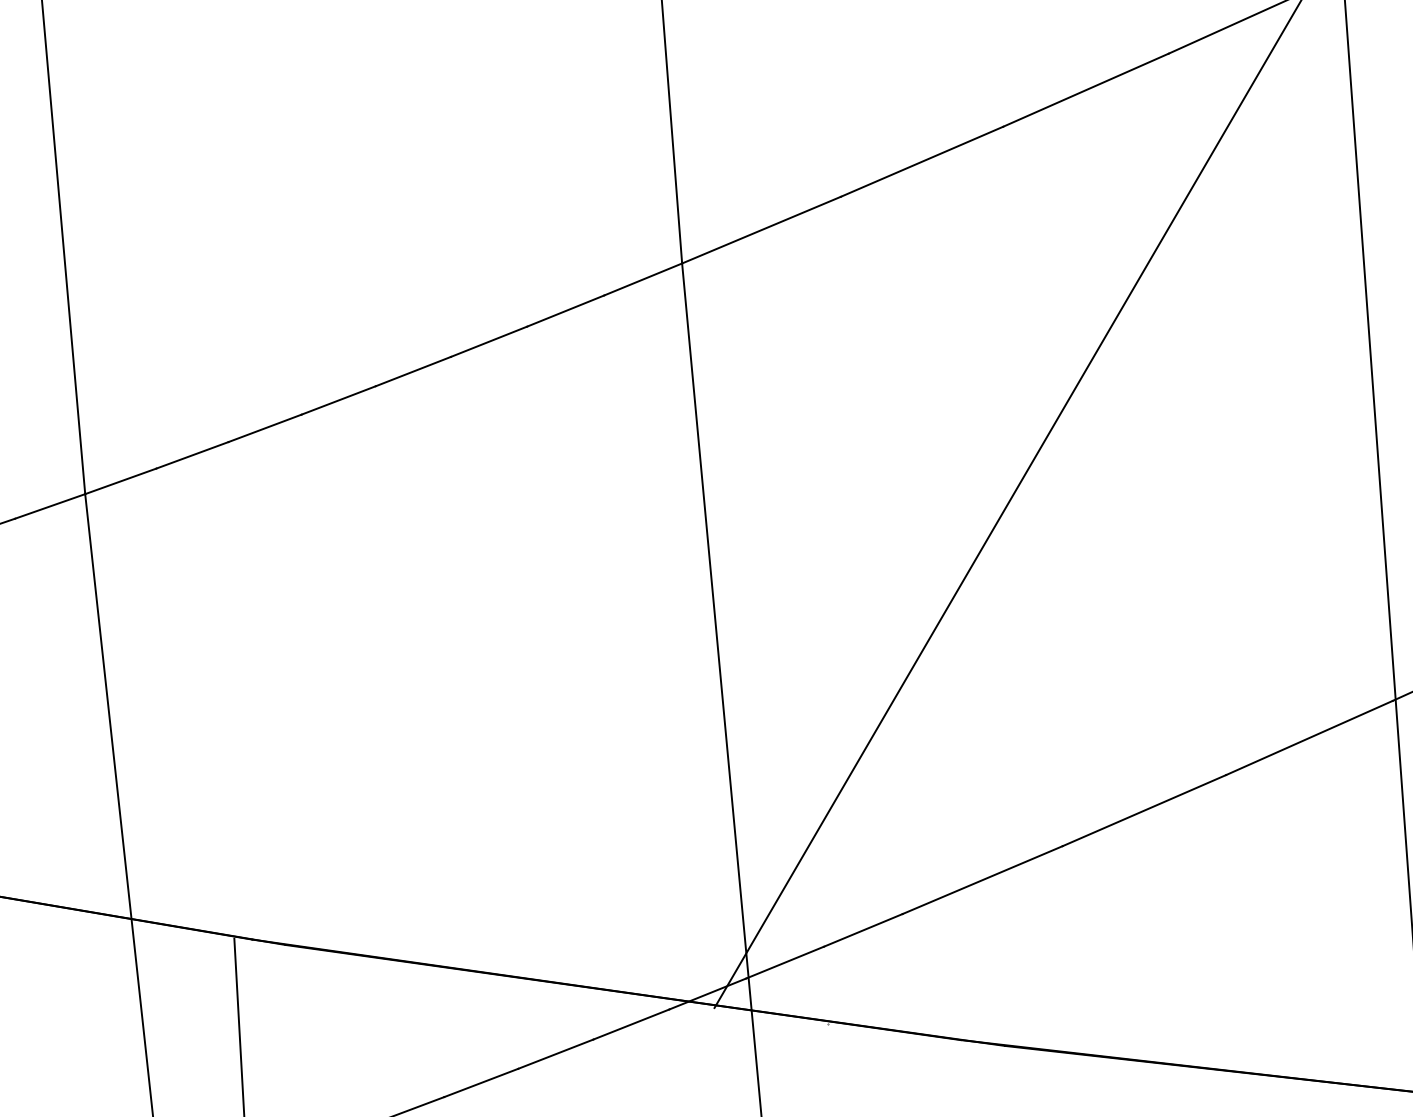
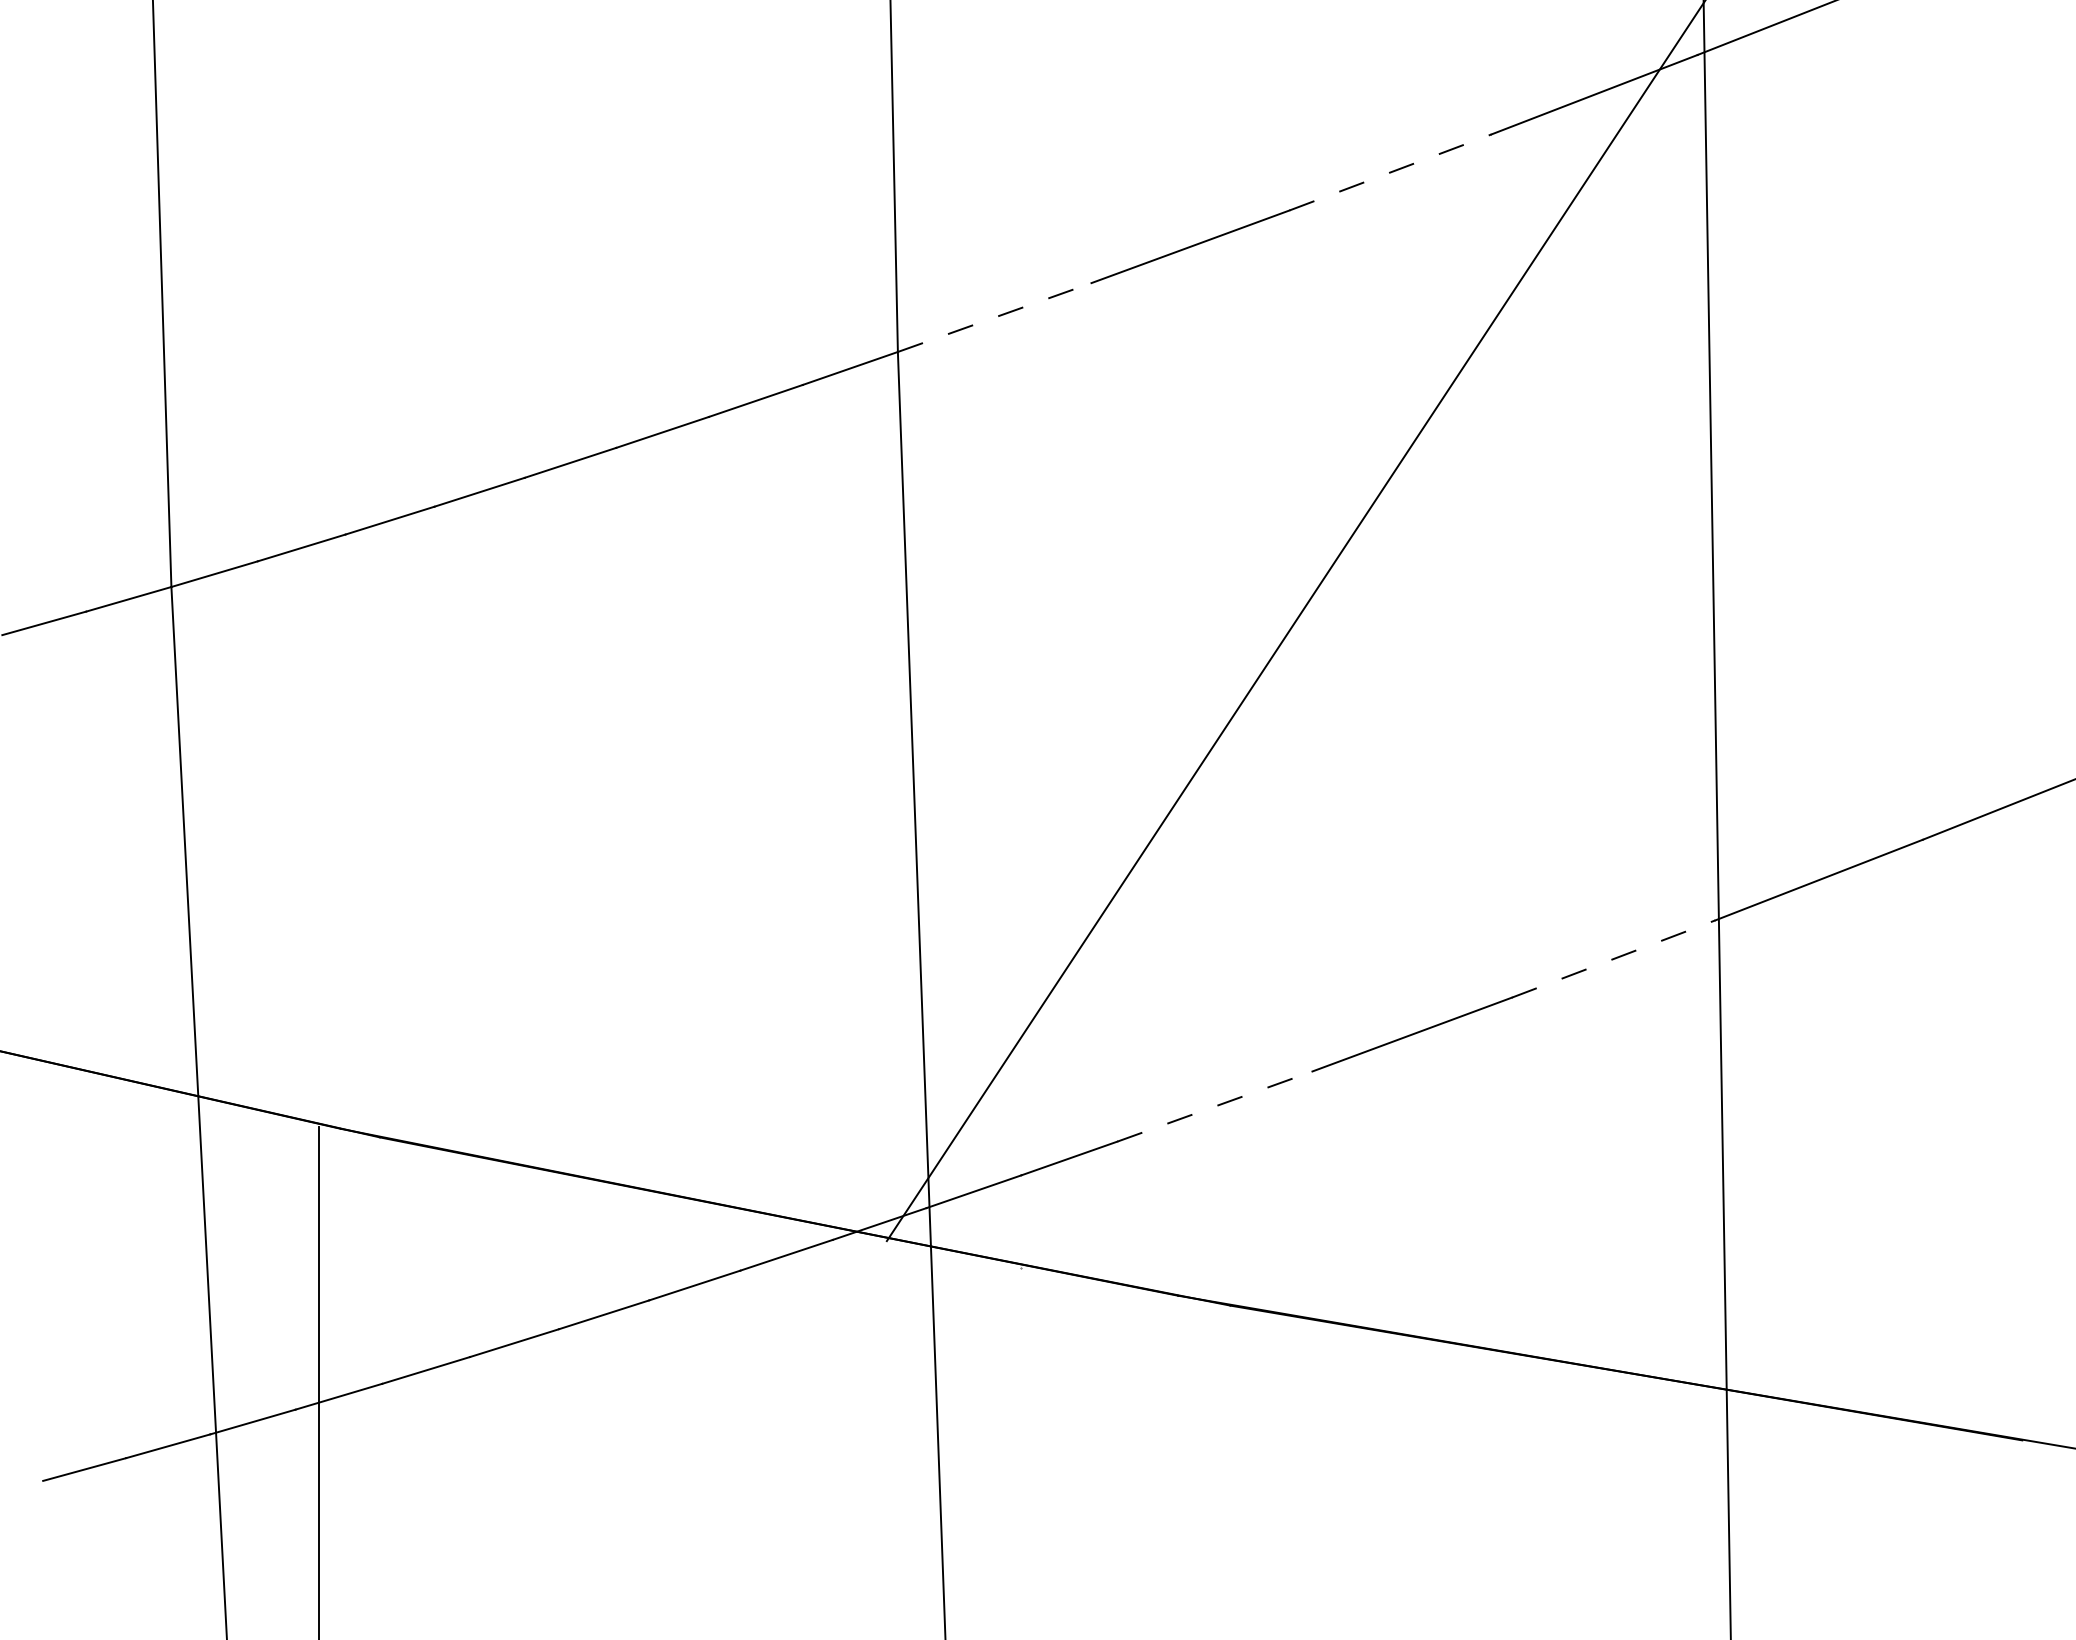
line: (1086, 90) -> (1391, 172), solid -> dashed
line: (761, 230) -> (994, 317), solid -> dashed
line: (1309, 738) -> (1613, 959), solid -> dashed
line: (982, 880) -> (1214, 1106), solid -> dashed

